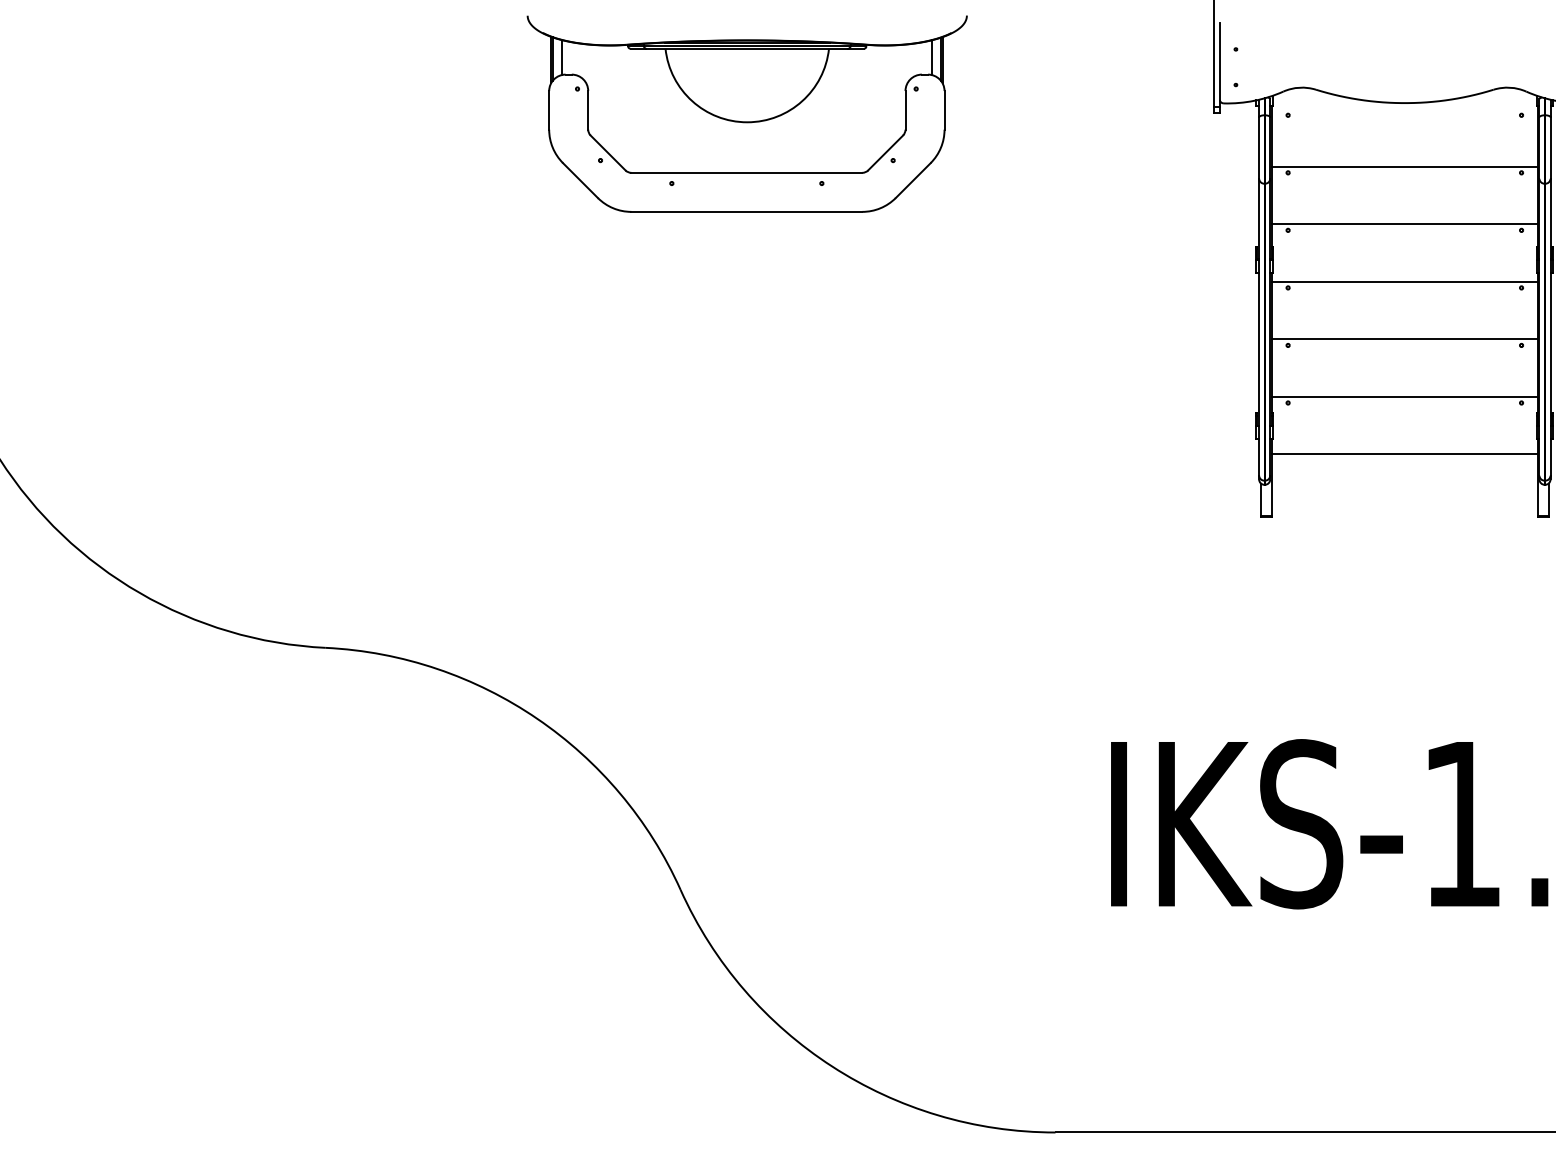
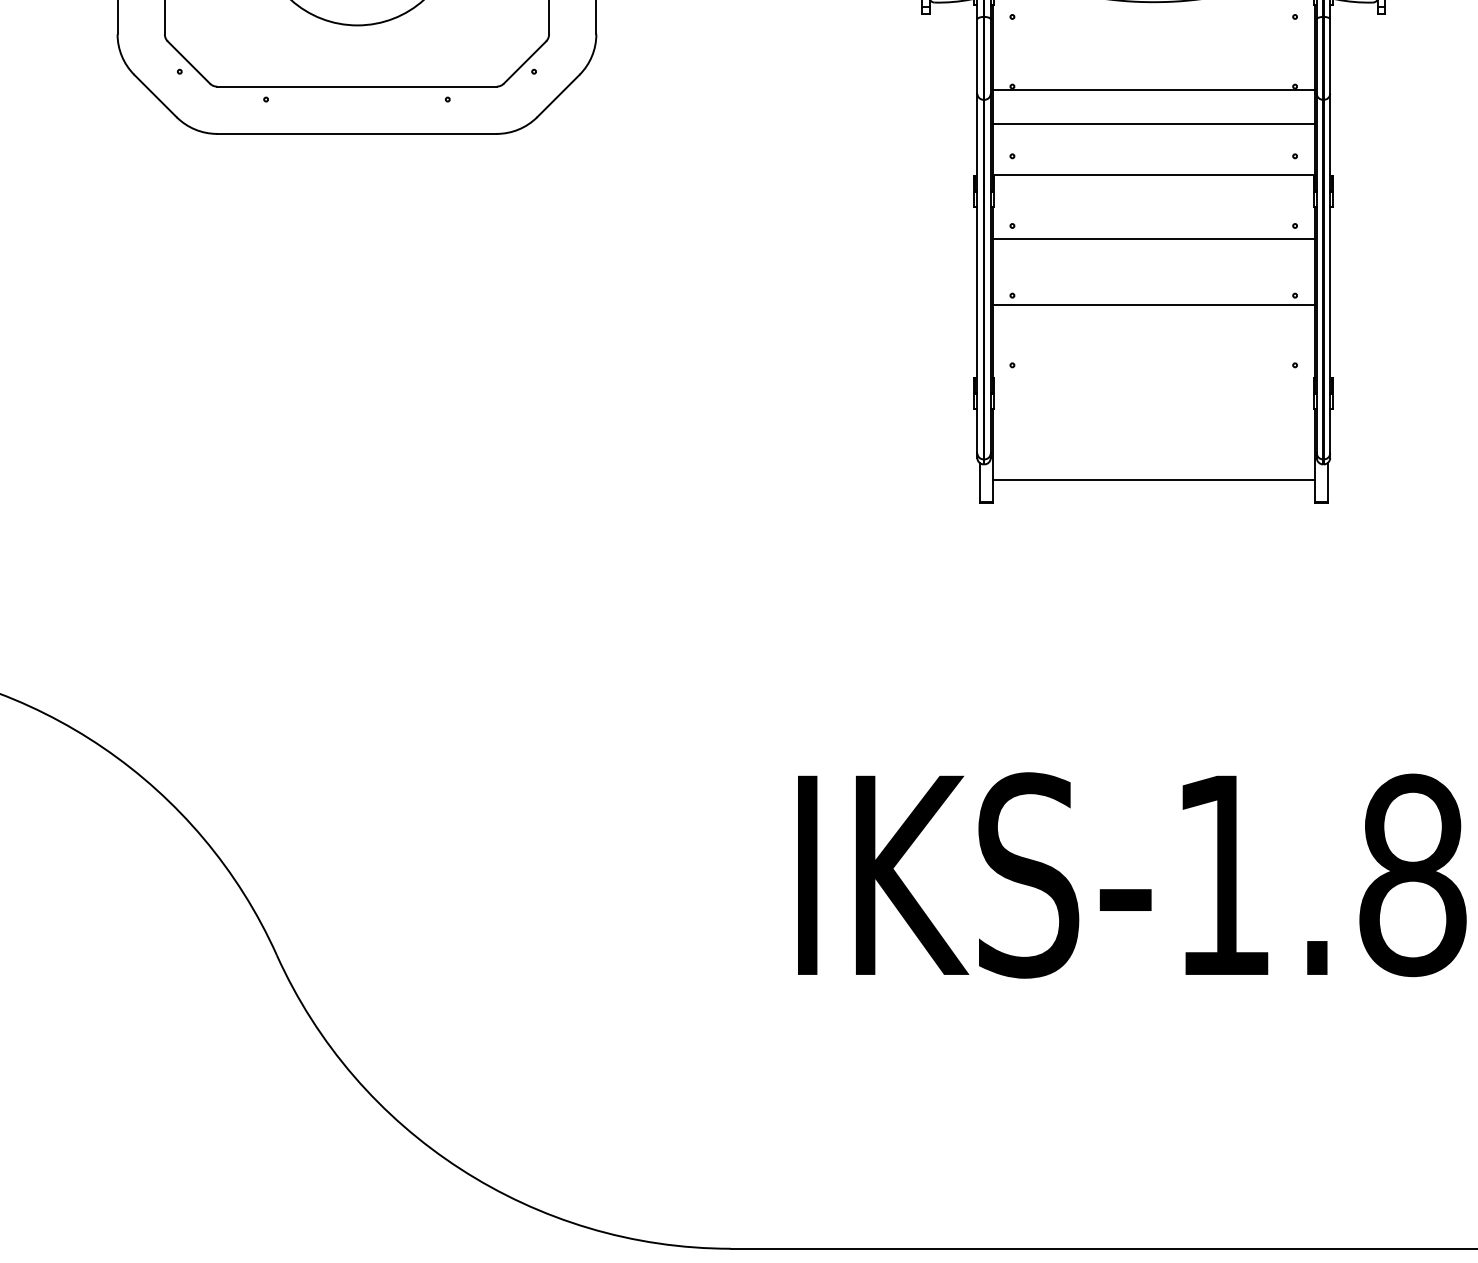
line: (1404, 166) -> (1153, 123), moved
line: (1404, 224) -> (1153, 89), moved
line: (1404, 281) -> (1153, 174), moved
line: (1404, 339) -> (1153, 238), moved
line: (1404, 396) -> (1153, 304), moved
line: (1404, 454) -> (1153, 479), moved

